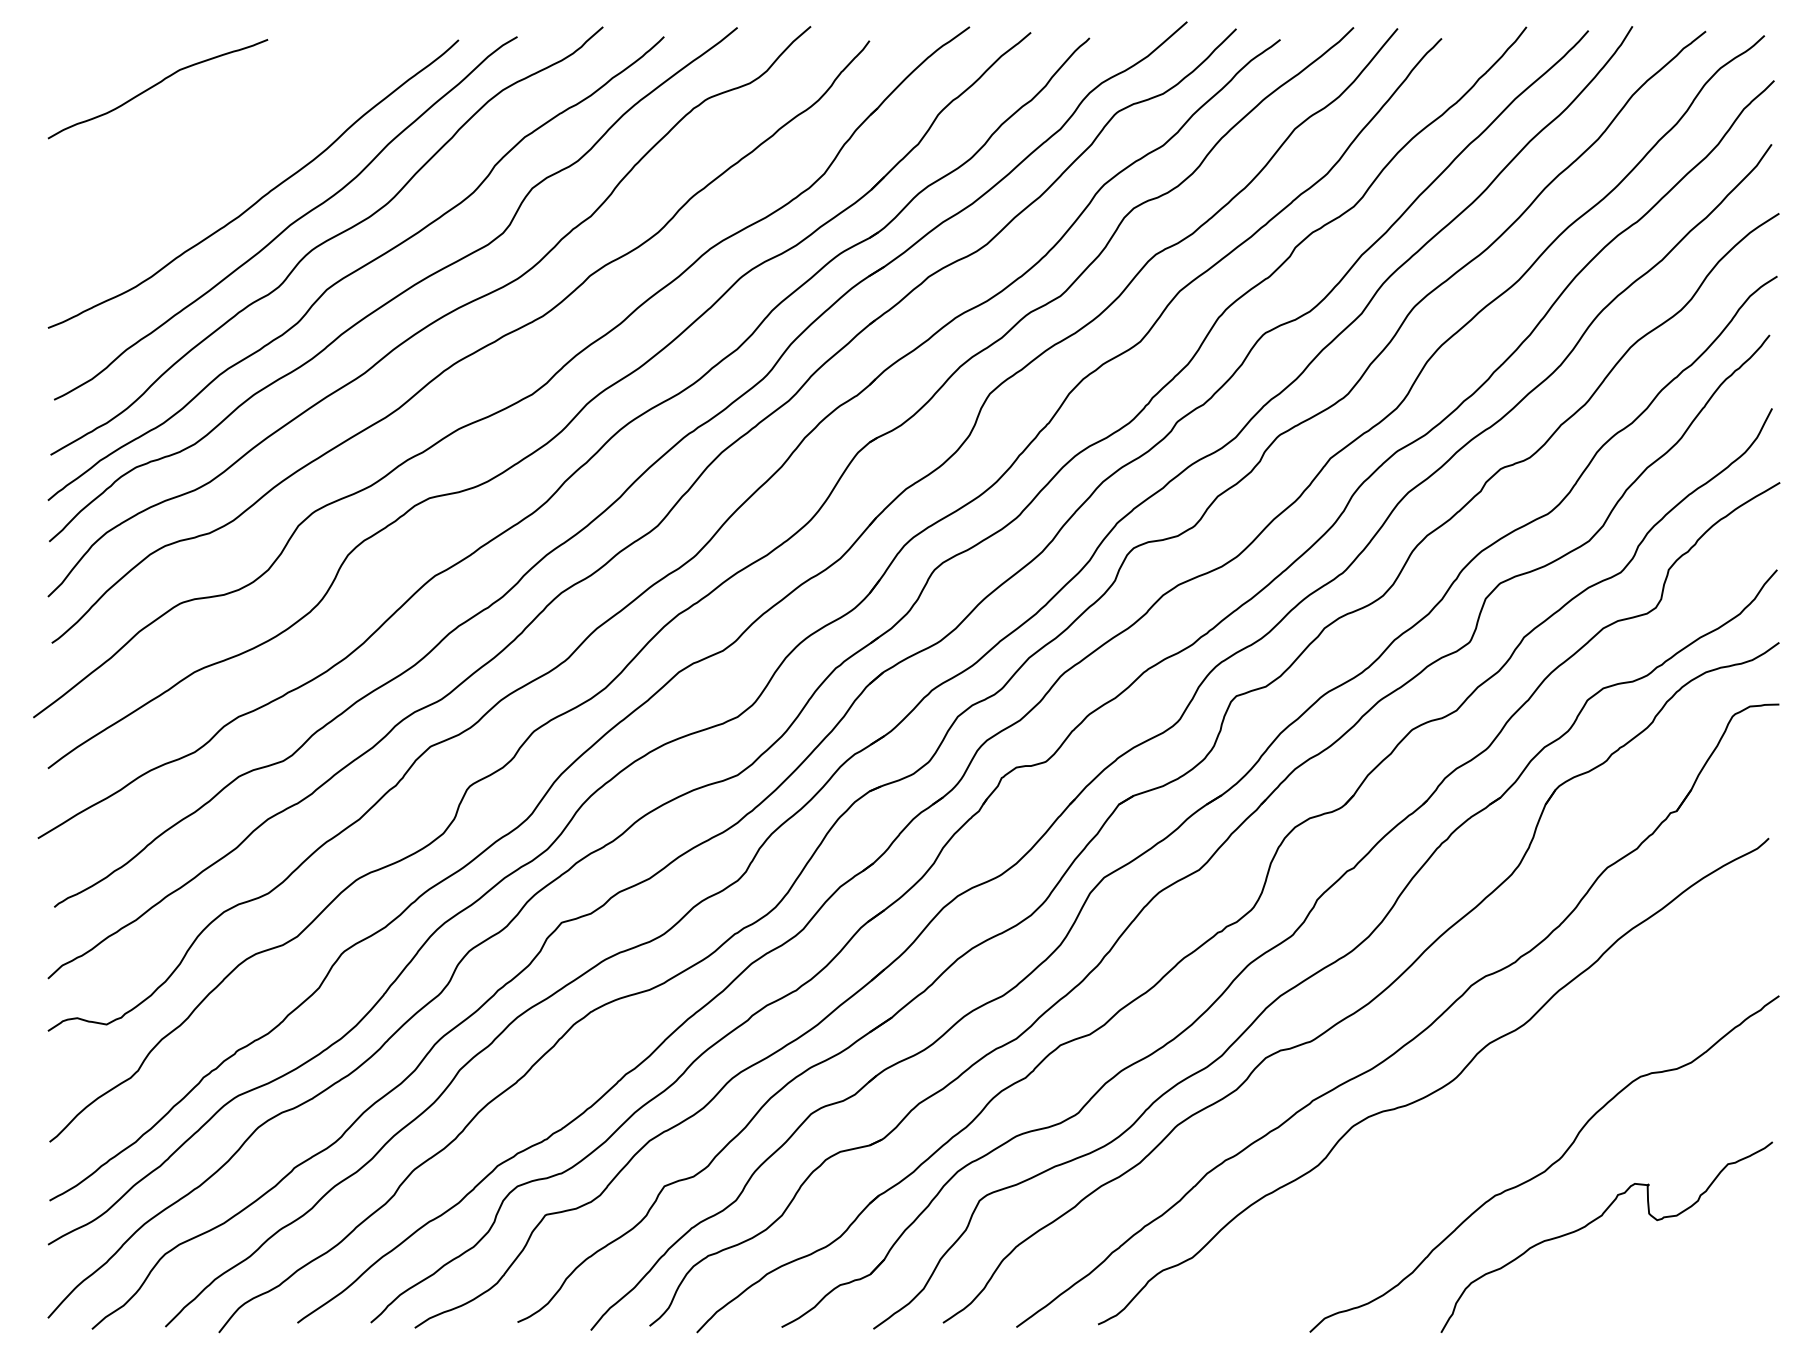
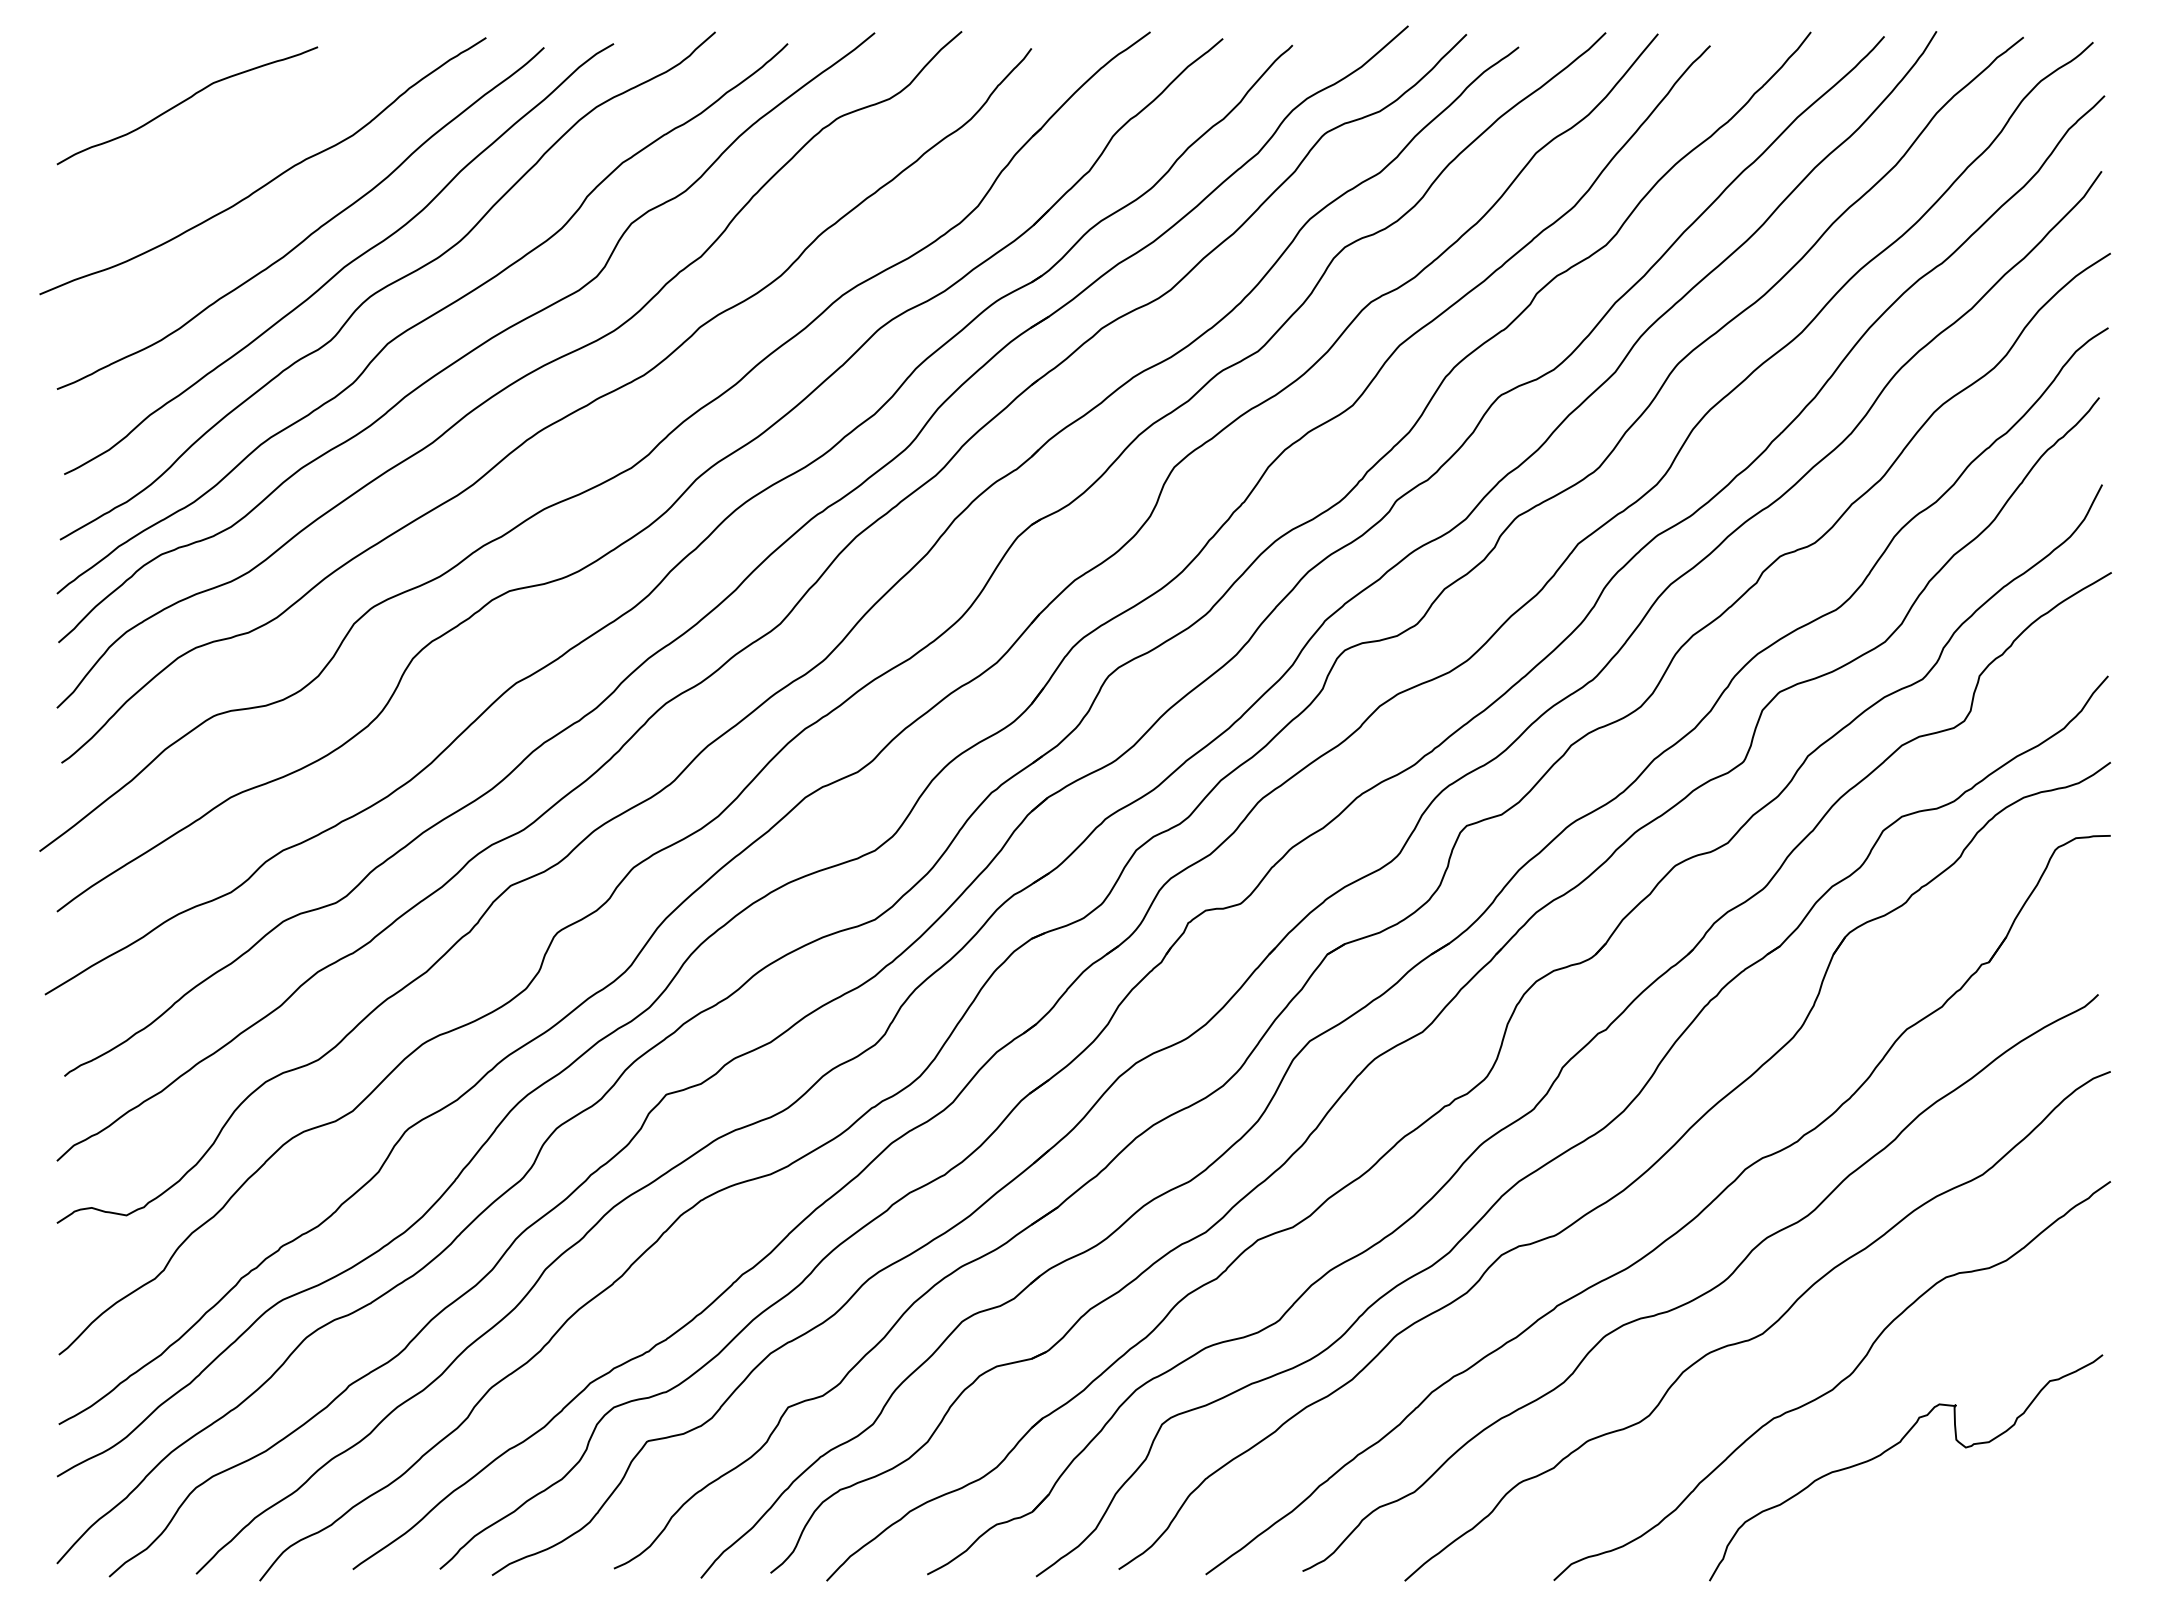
curve: (228, 151) -> (271, 179), added
curve: (1484, 1124) -> (1760, 1333), added

